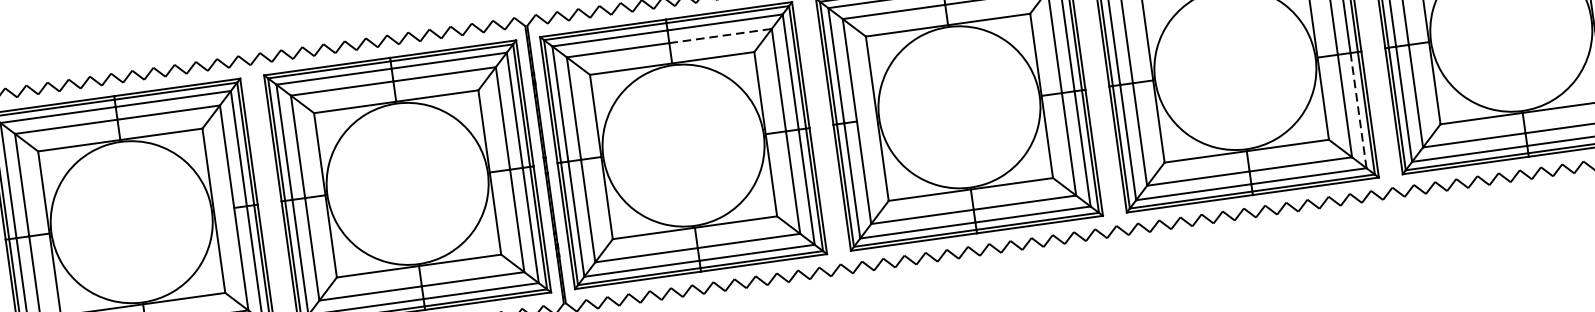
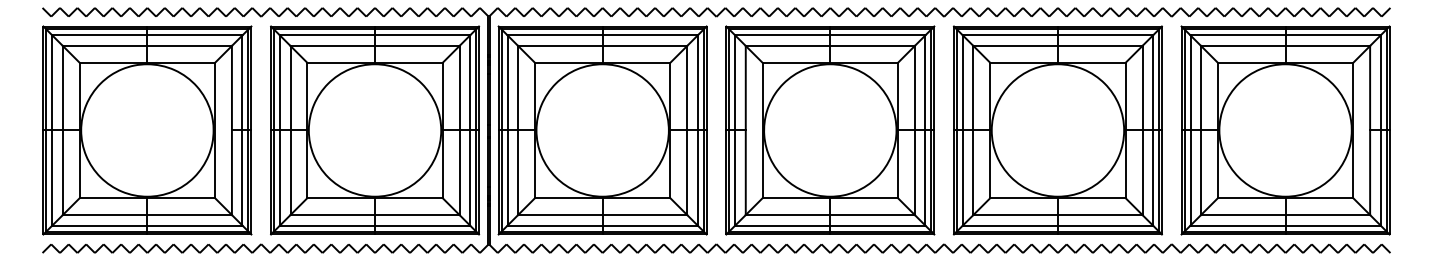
line: (721, 35) -> (645, 45), dashed -> solid
line: (1358, 111) -> (1152, 178), dashed -> solid

